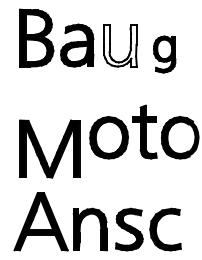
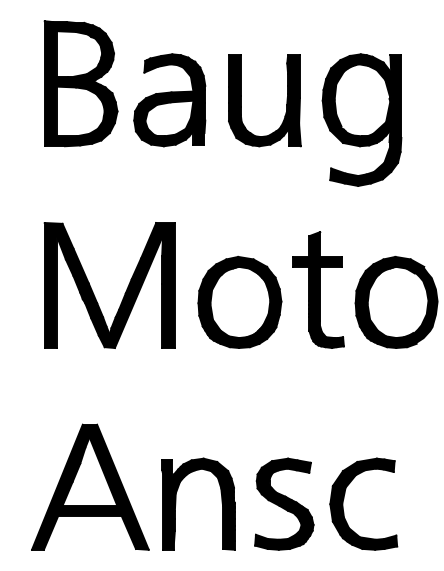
fill: (120, 45) -> (264, 99), added
part: (164, 54) -> (361, 119), size x1.67
part: (43, 152) -> (95, 293), moved

